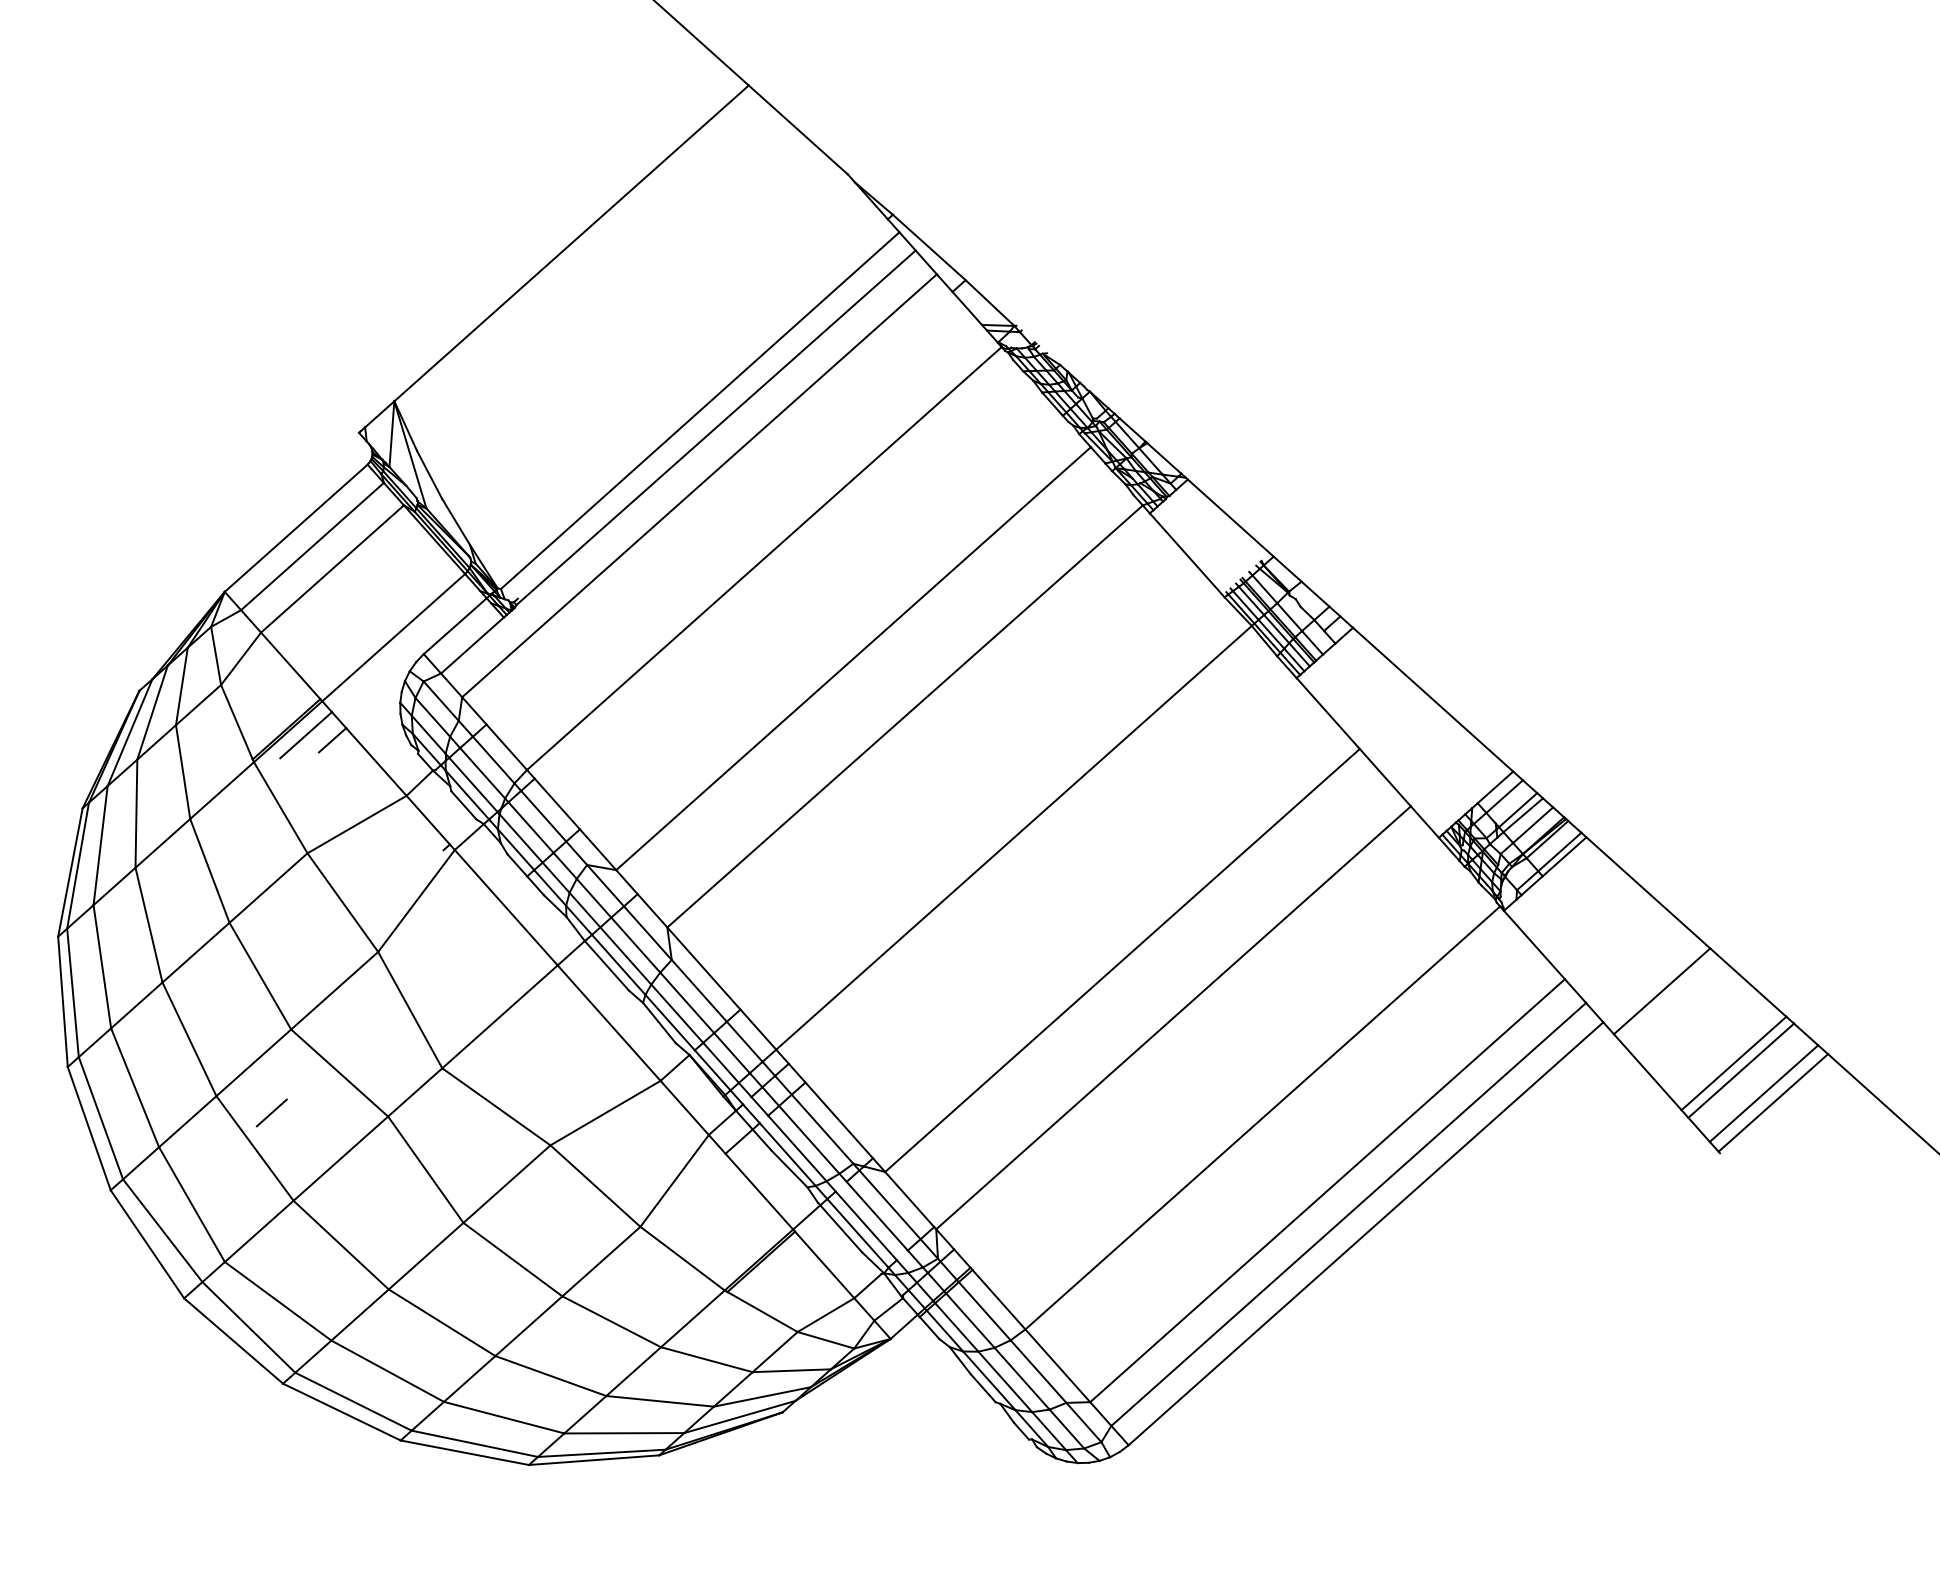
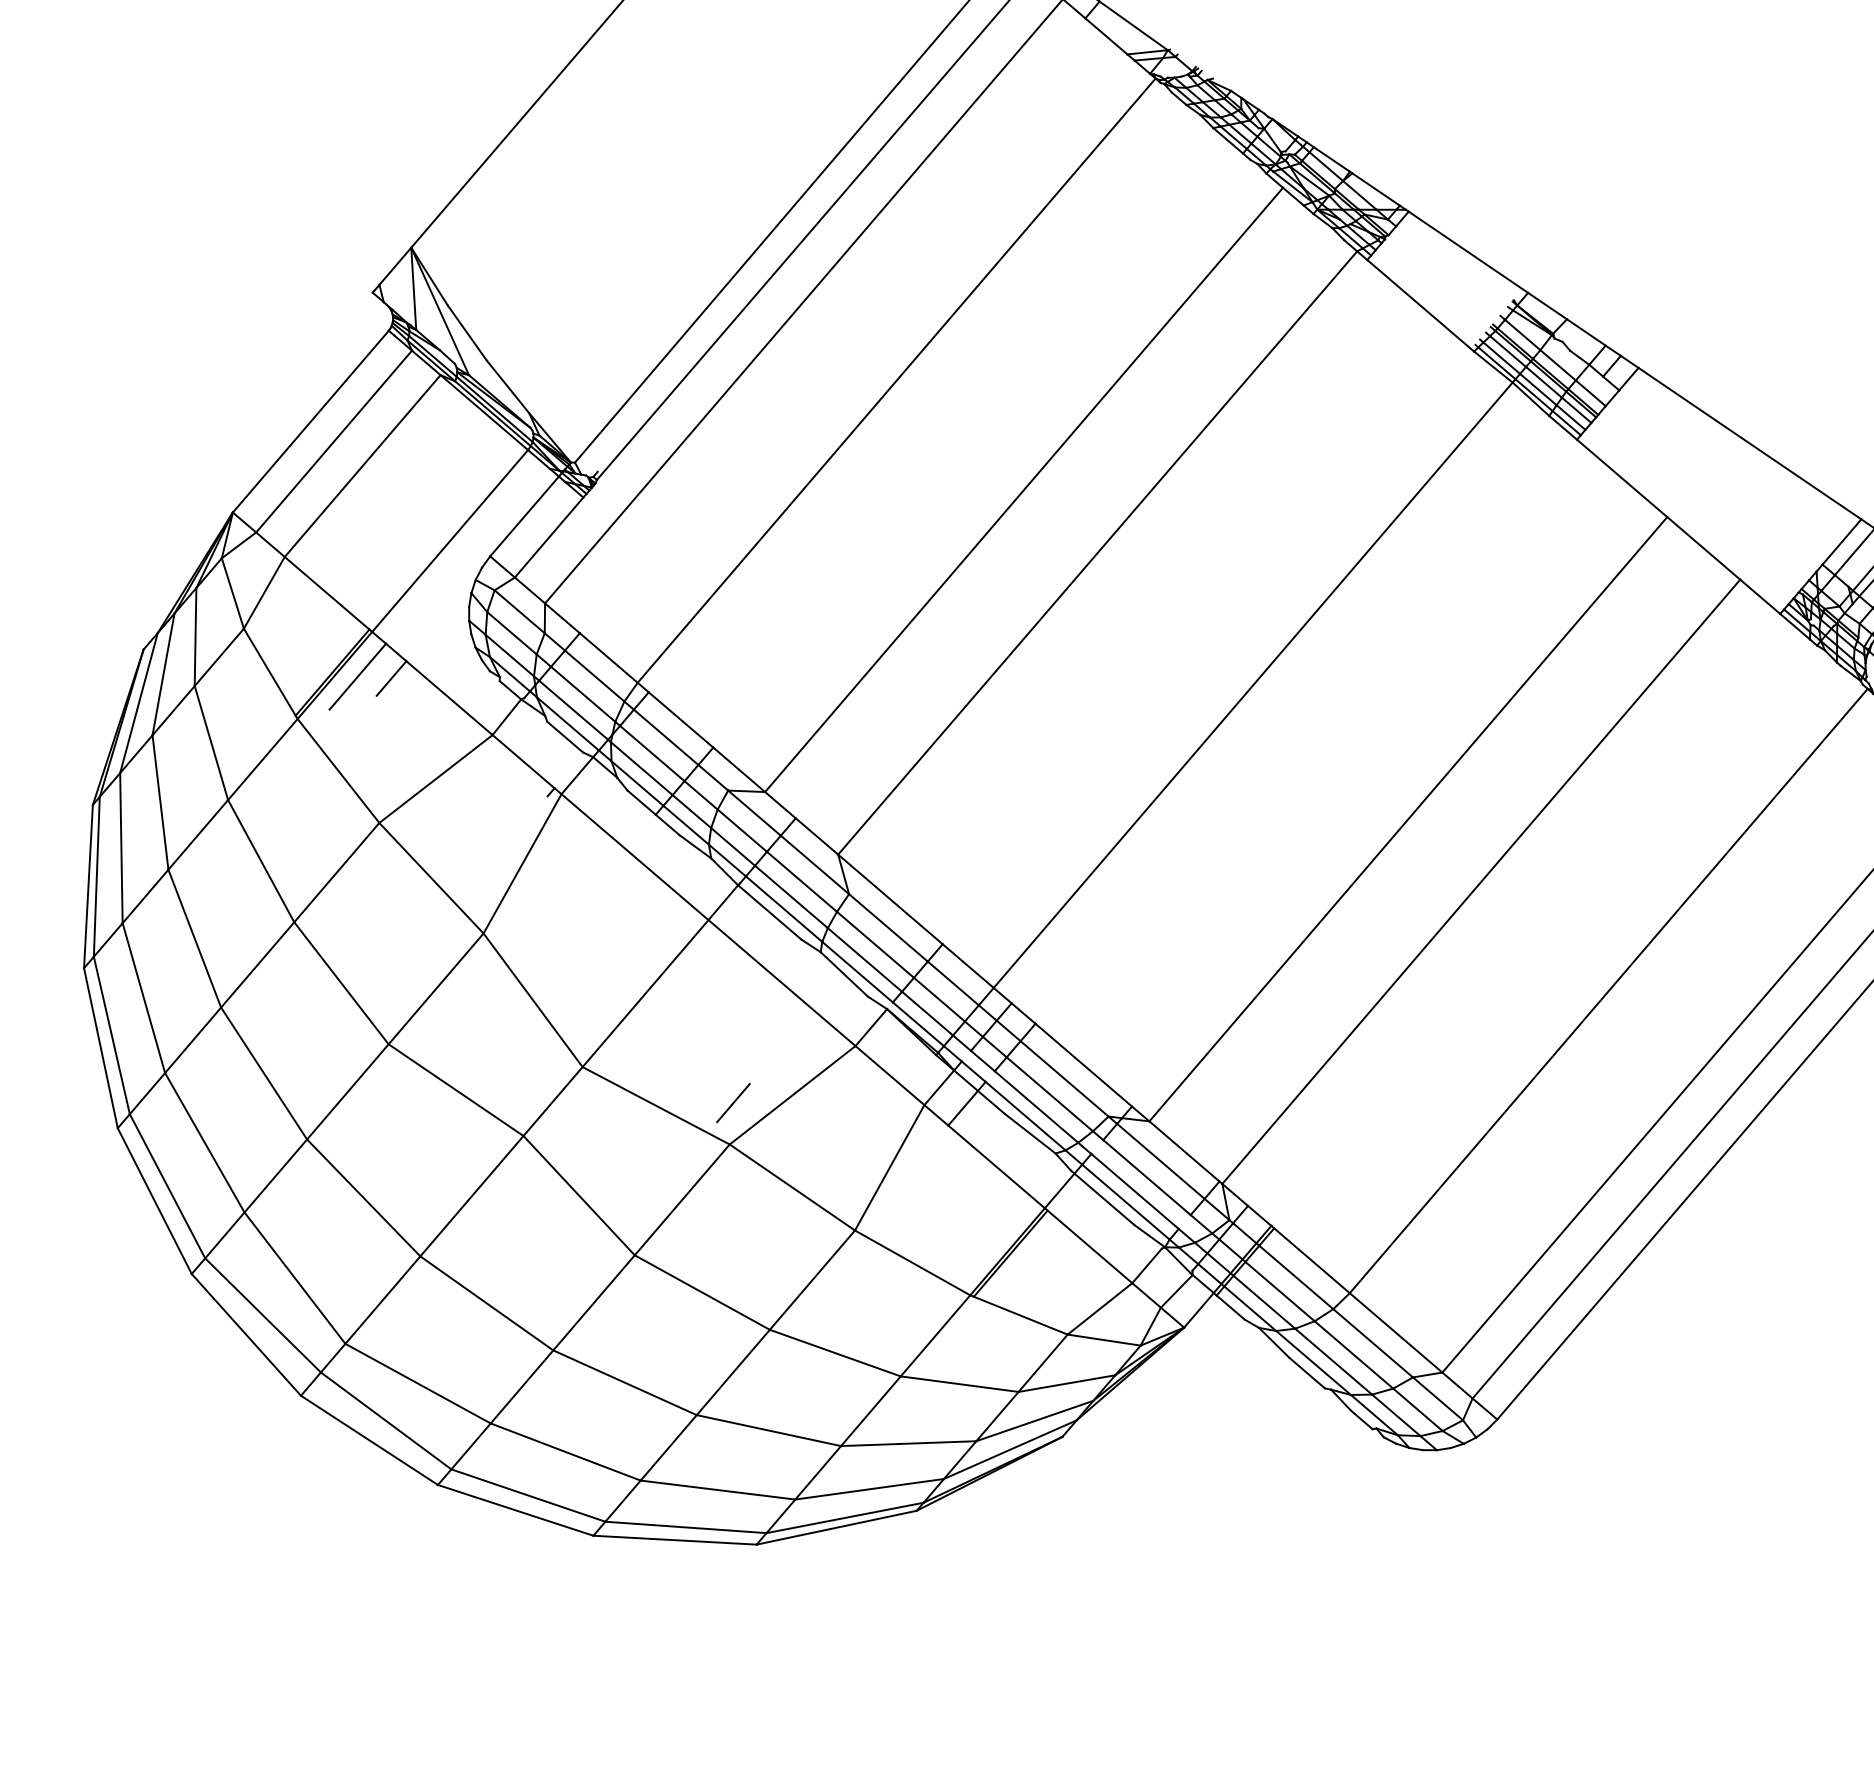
line: (271, 1112) -> (732, 1102), moved

